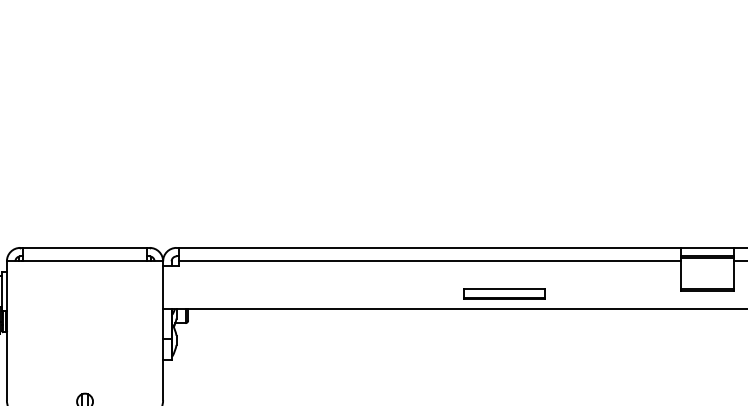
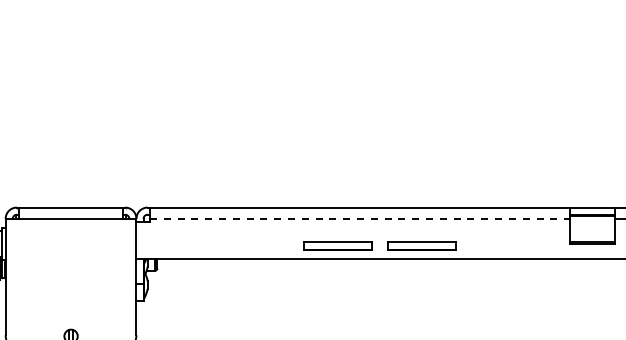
line: (430, 260) -> (360, 218), solid -> dashed
part: (403, 293) -> (337, 245), added

